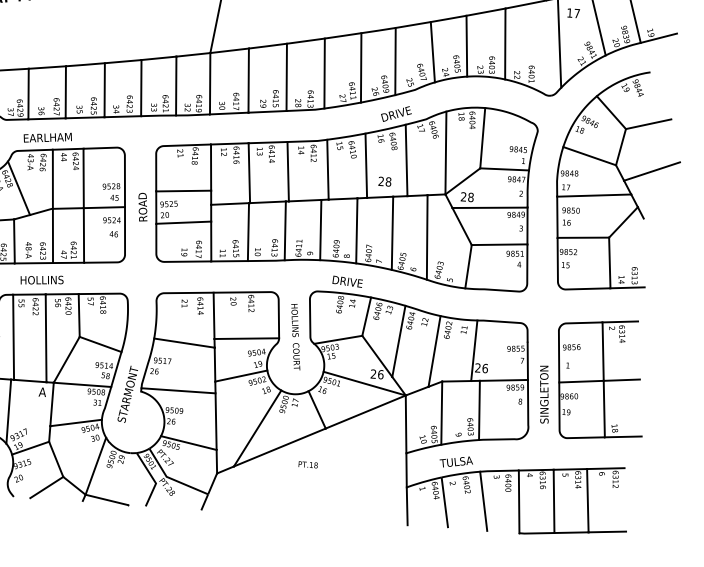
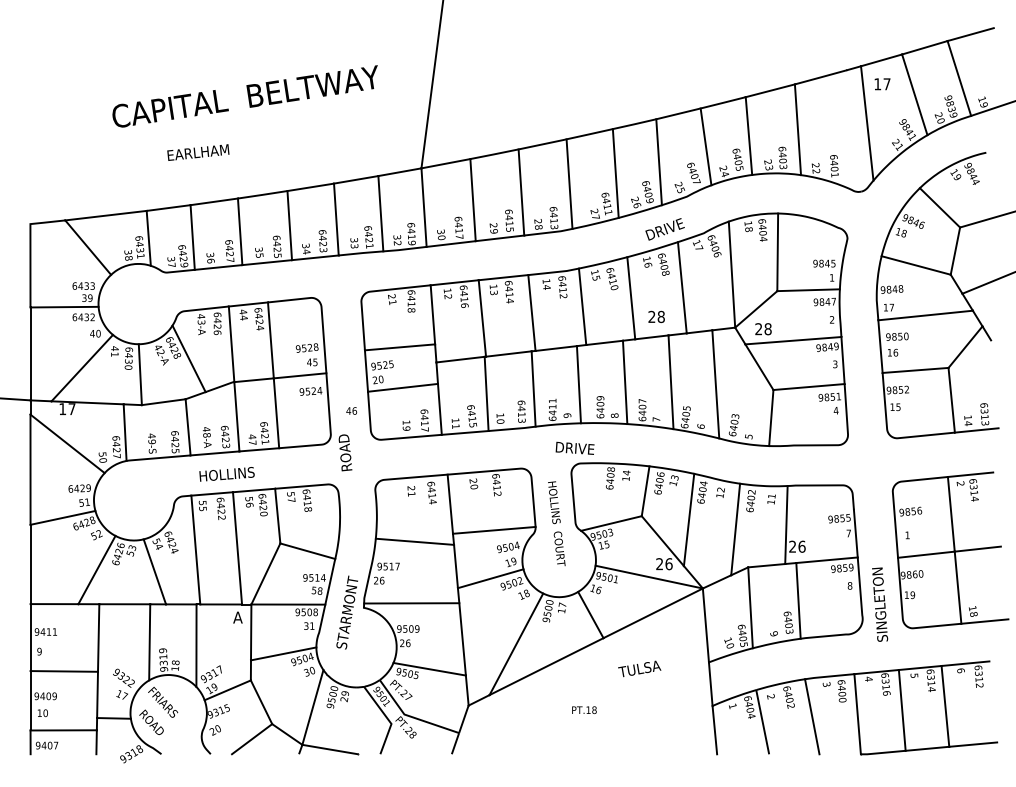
text: (47, 137) -> (198, 152), moved
text: (143, 207) -> (345, 452), moved
text: (113, 233) -> (351, 410), moved
text: (347, 281) -> (574, 447), moved
text: (544, 394) -> (880, 604), moved
text: (456, 461) -> (639, 668), moved
text: (308, 464) -> (584, 709), moved

